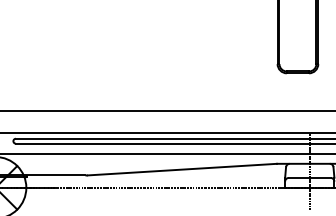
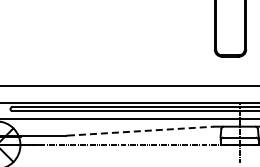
line: (182, 170) -> (141, 131), solid -> dashed

